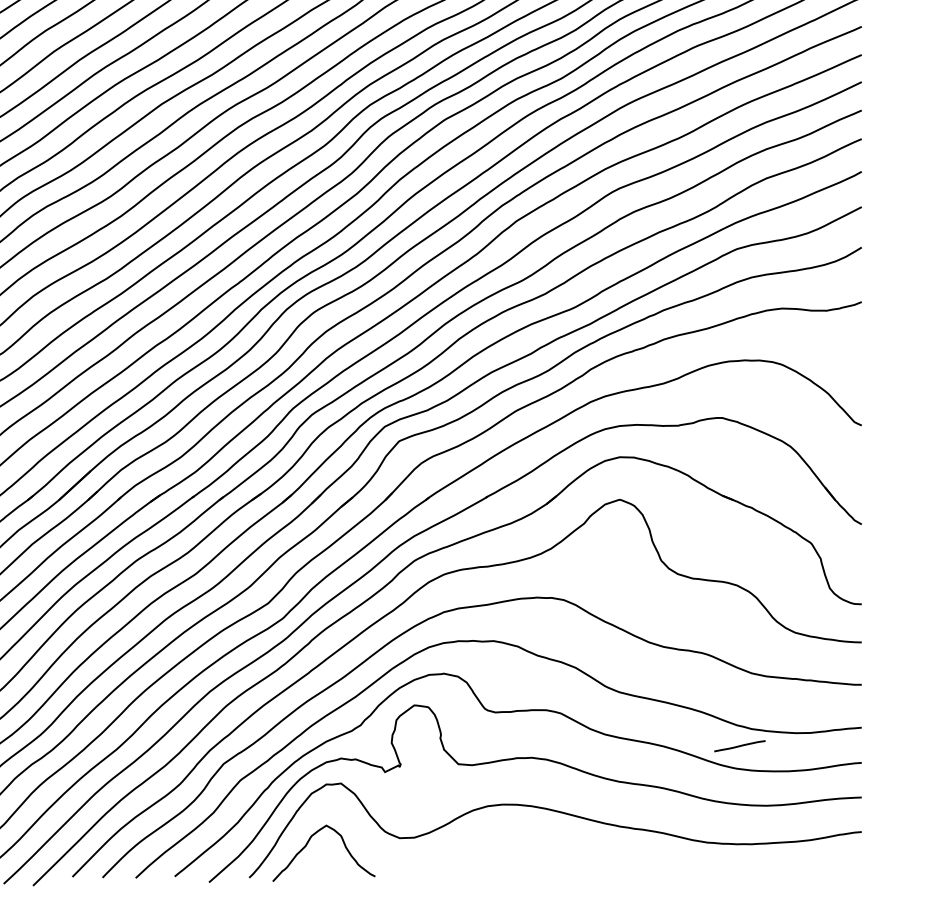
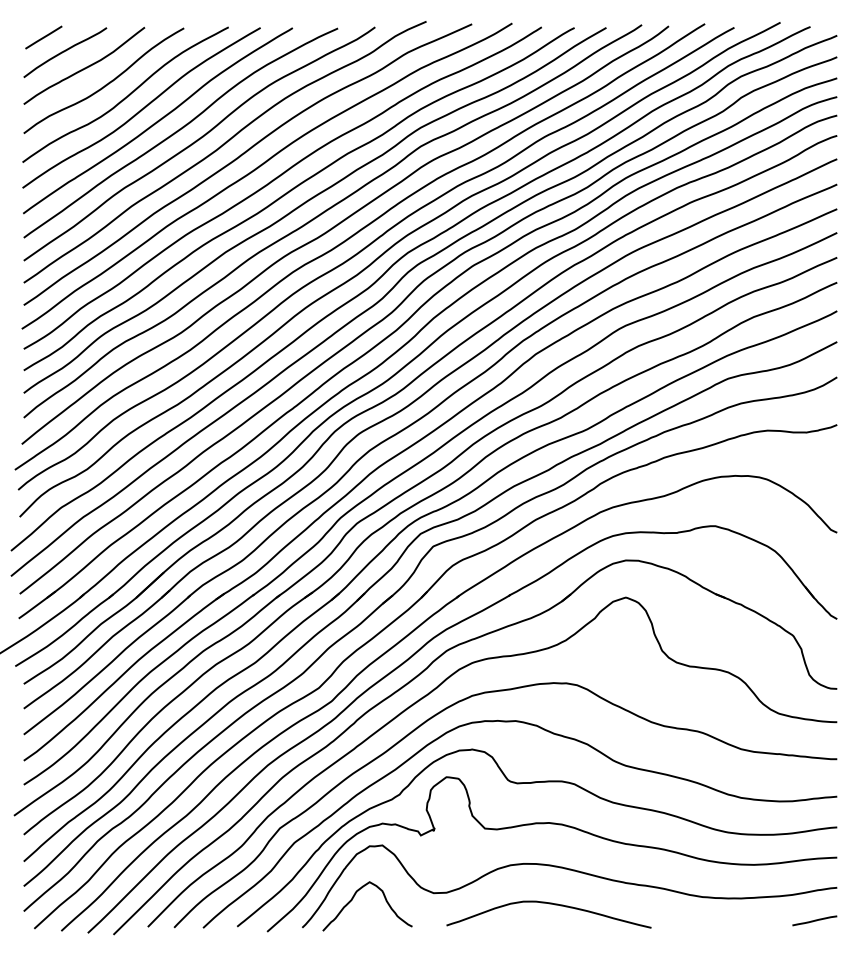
line: (739, 745) -> (814, 920), moved
curve: (532, 851) -> (549, 904), added

